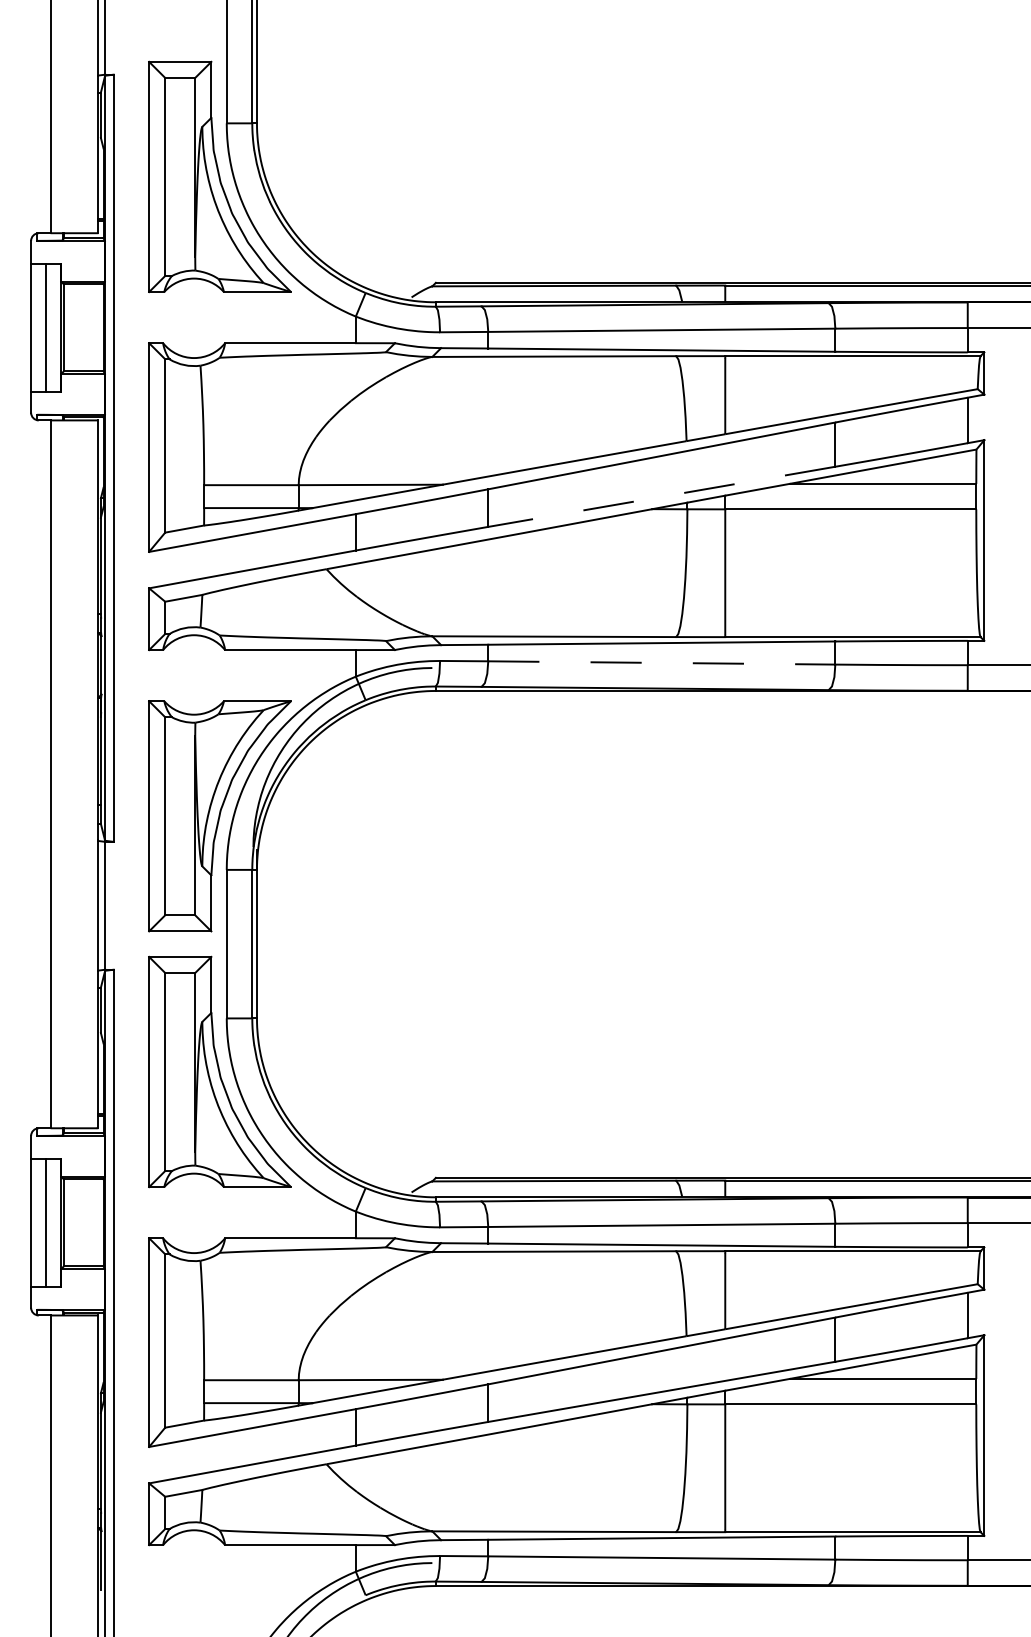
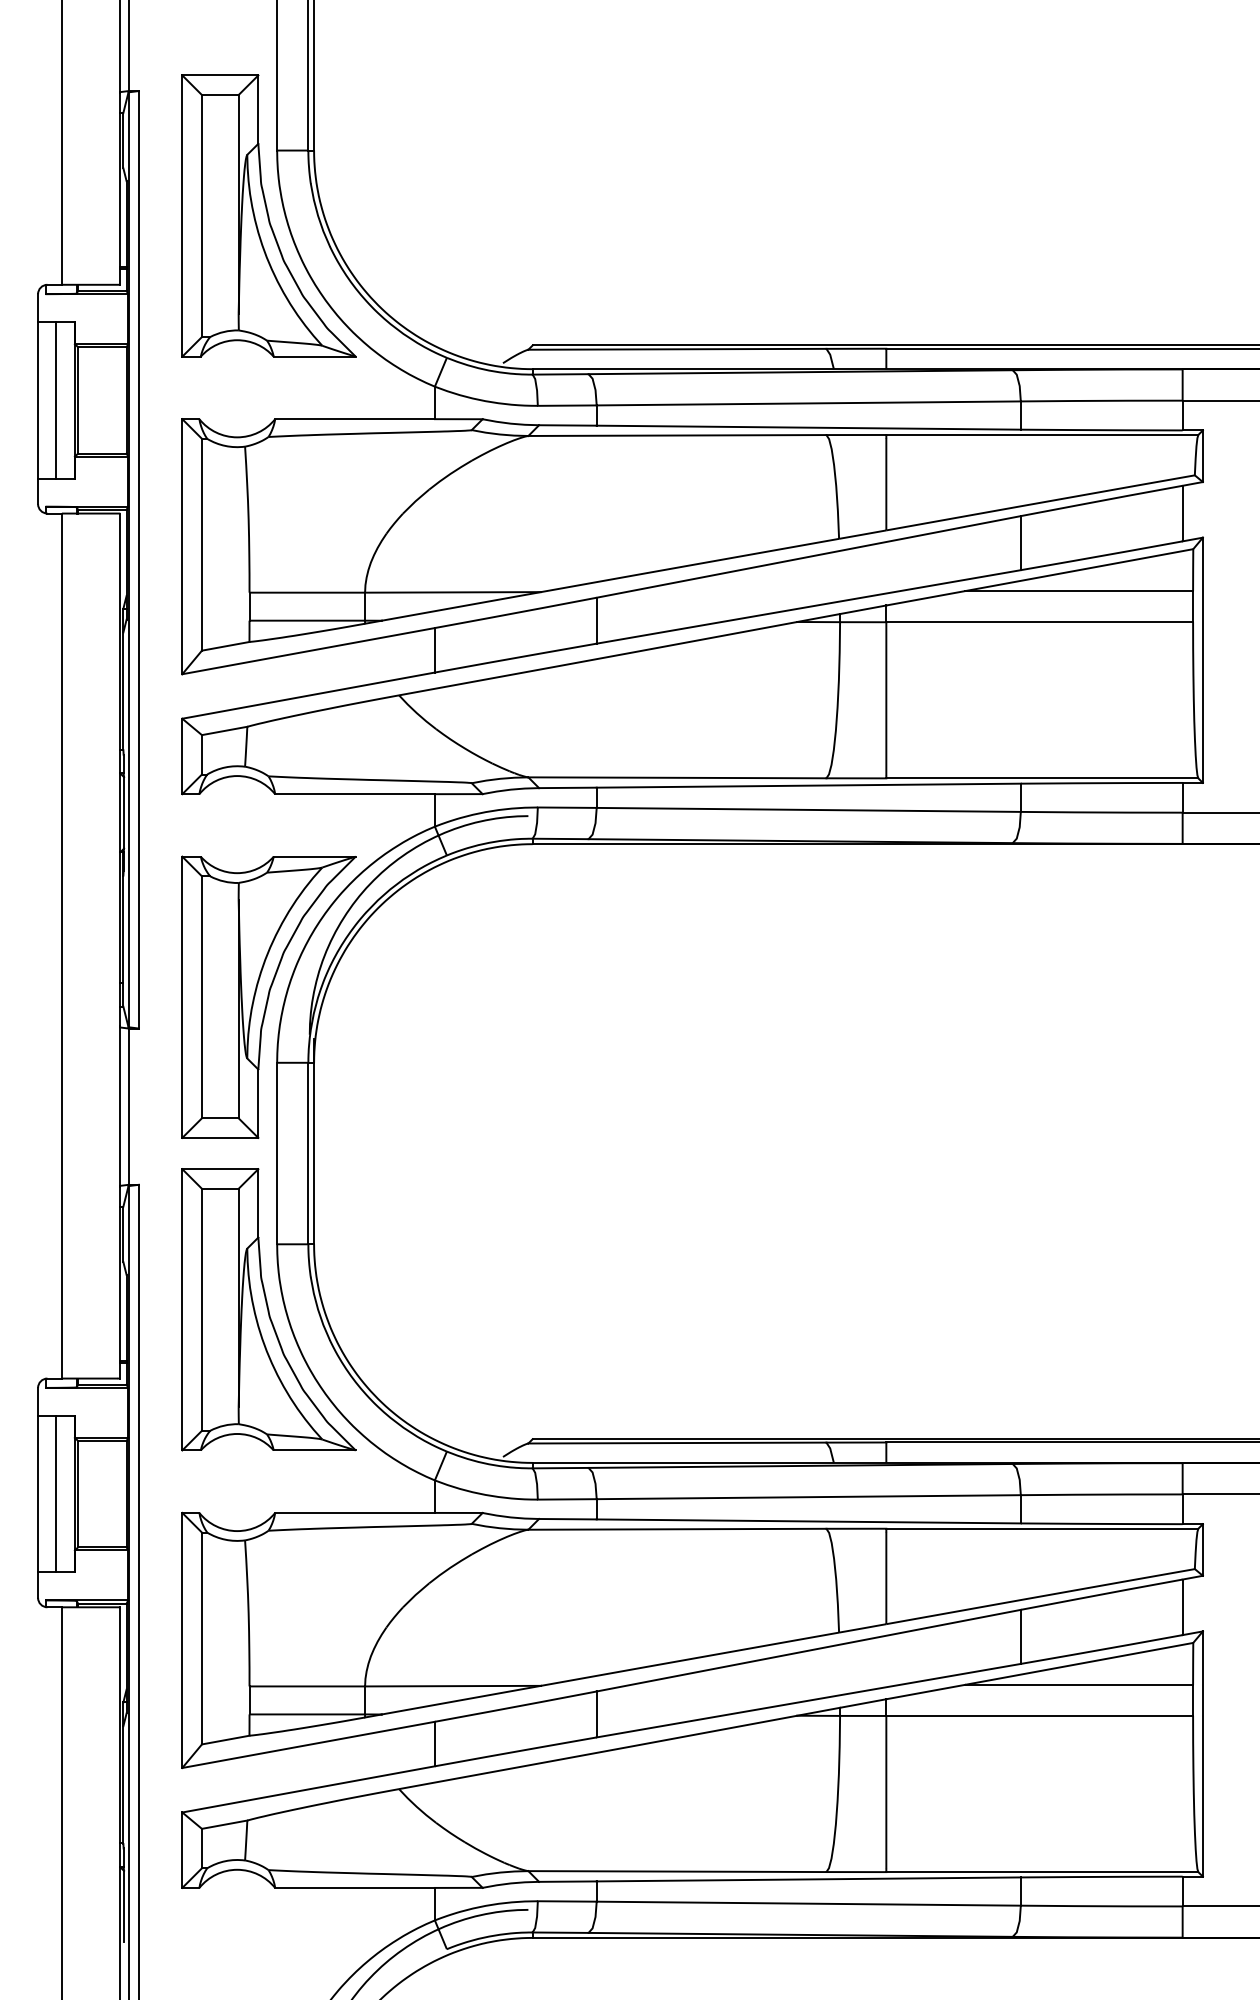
line: (661, 496) -> (808, 606), dashed -> solid
line: (661, 662) -> (808, 809), dashed -> solid

